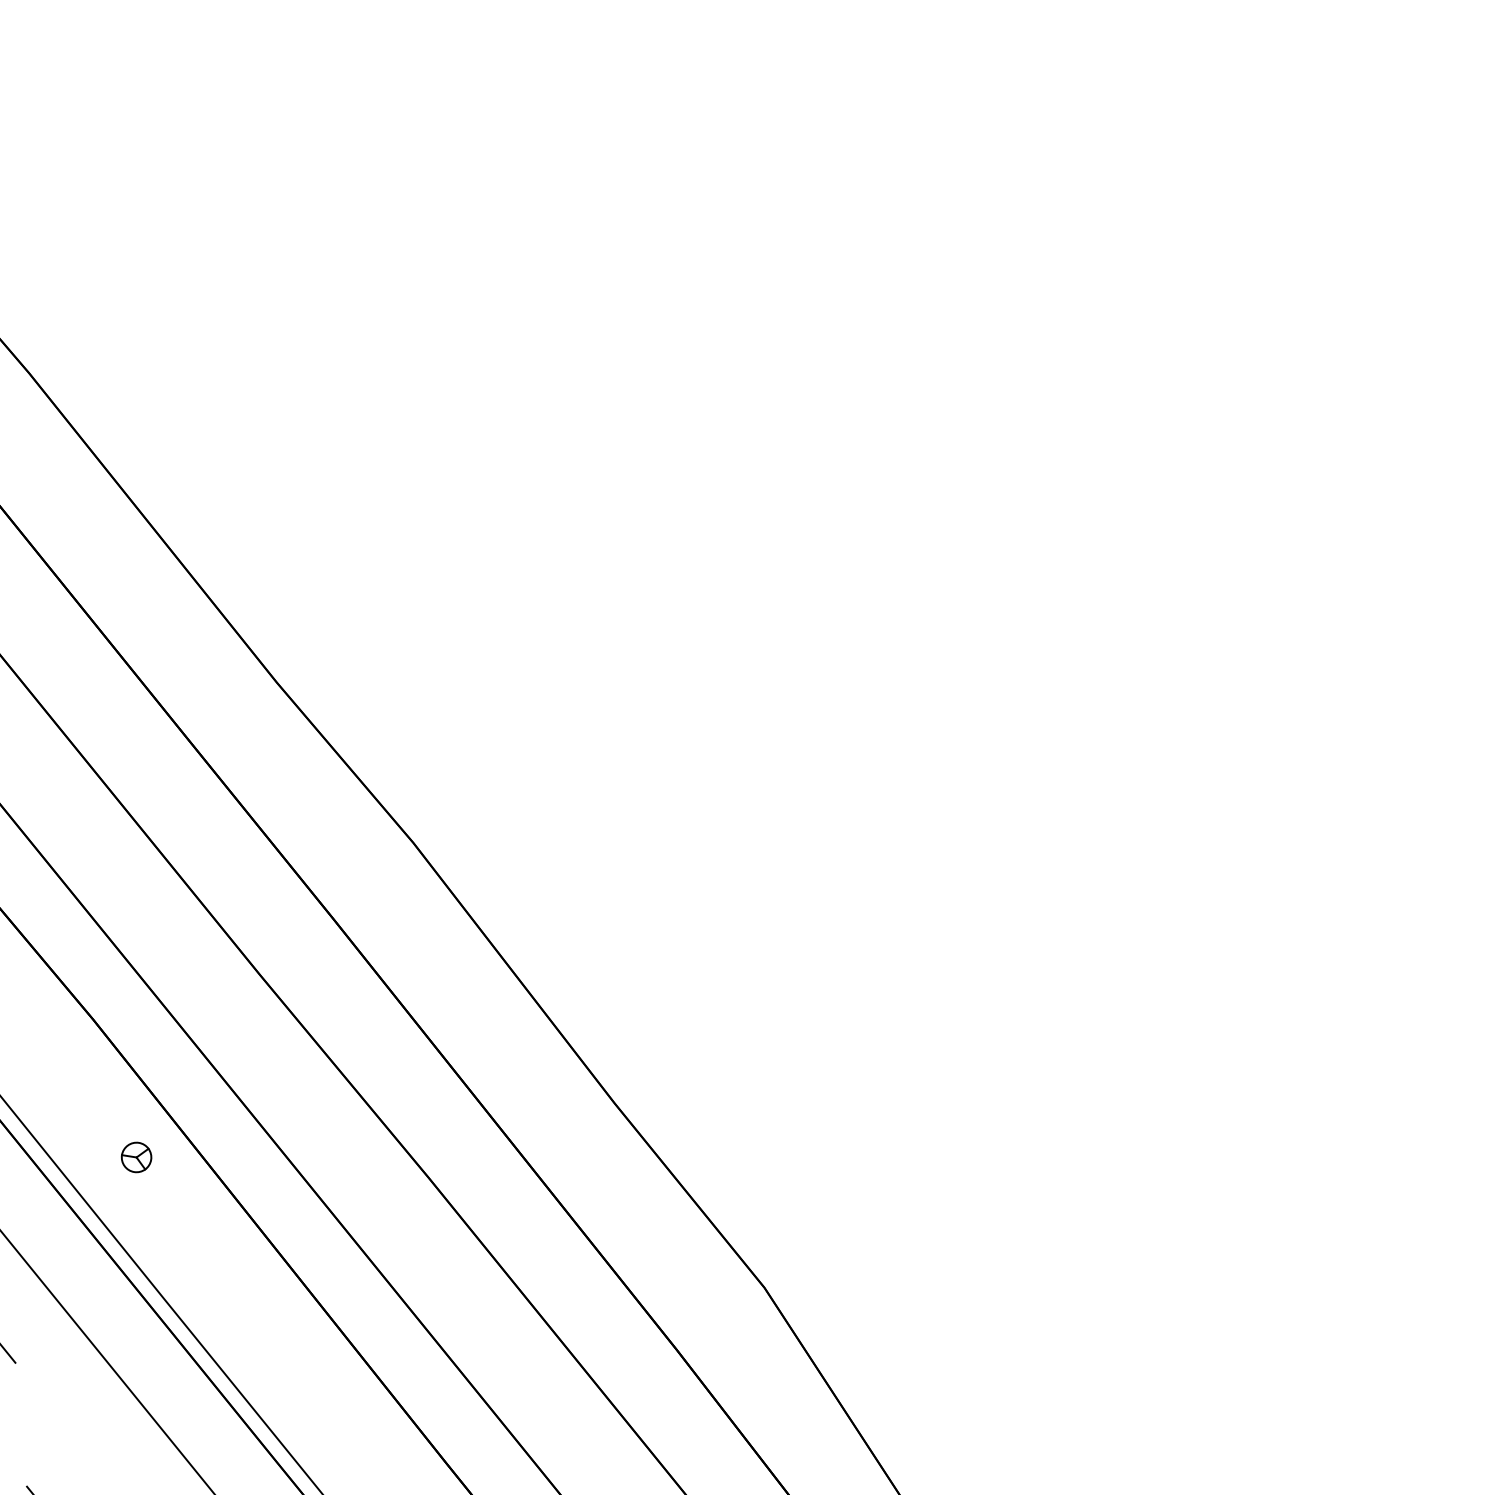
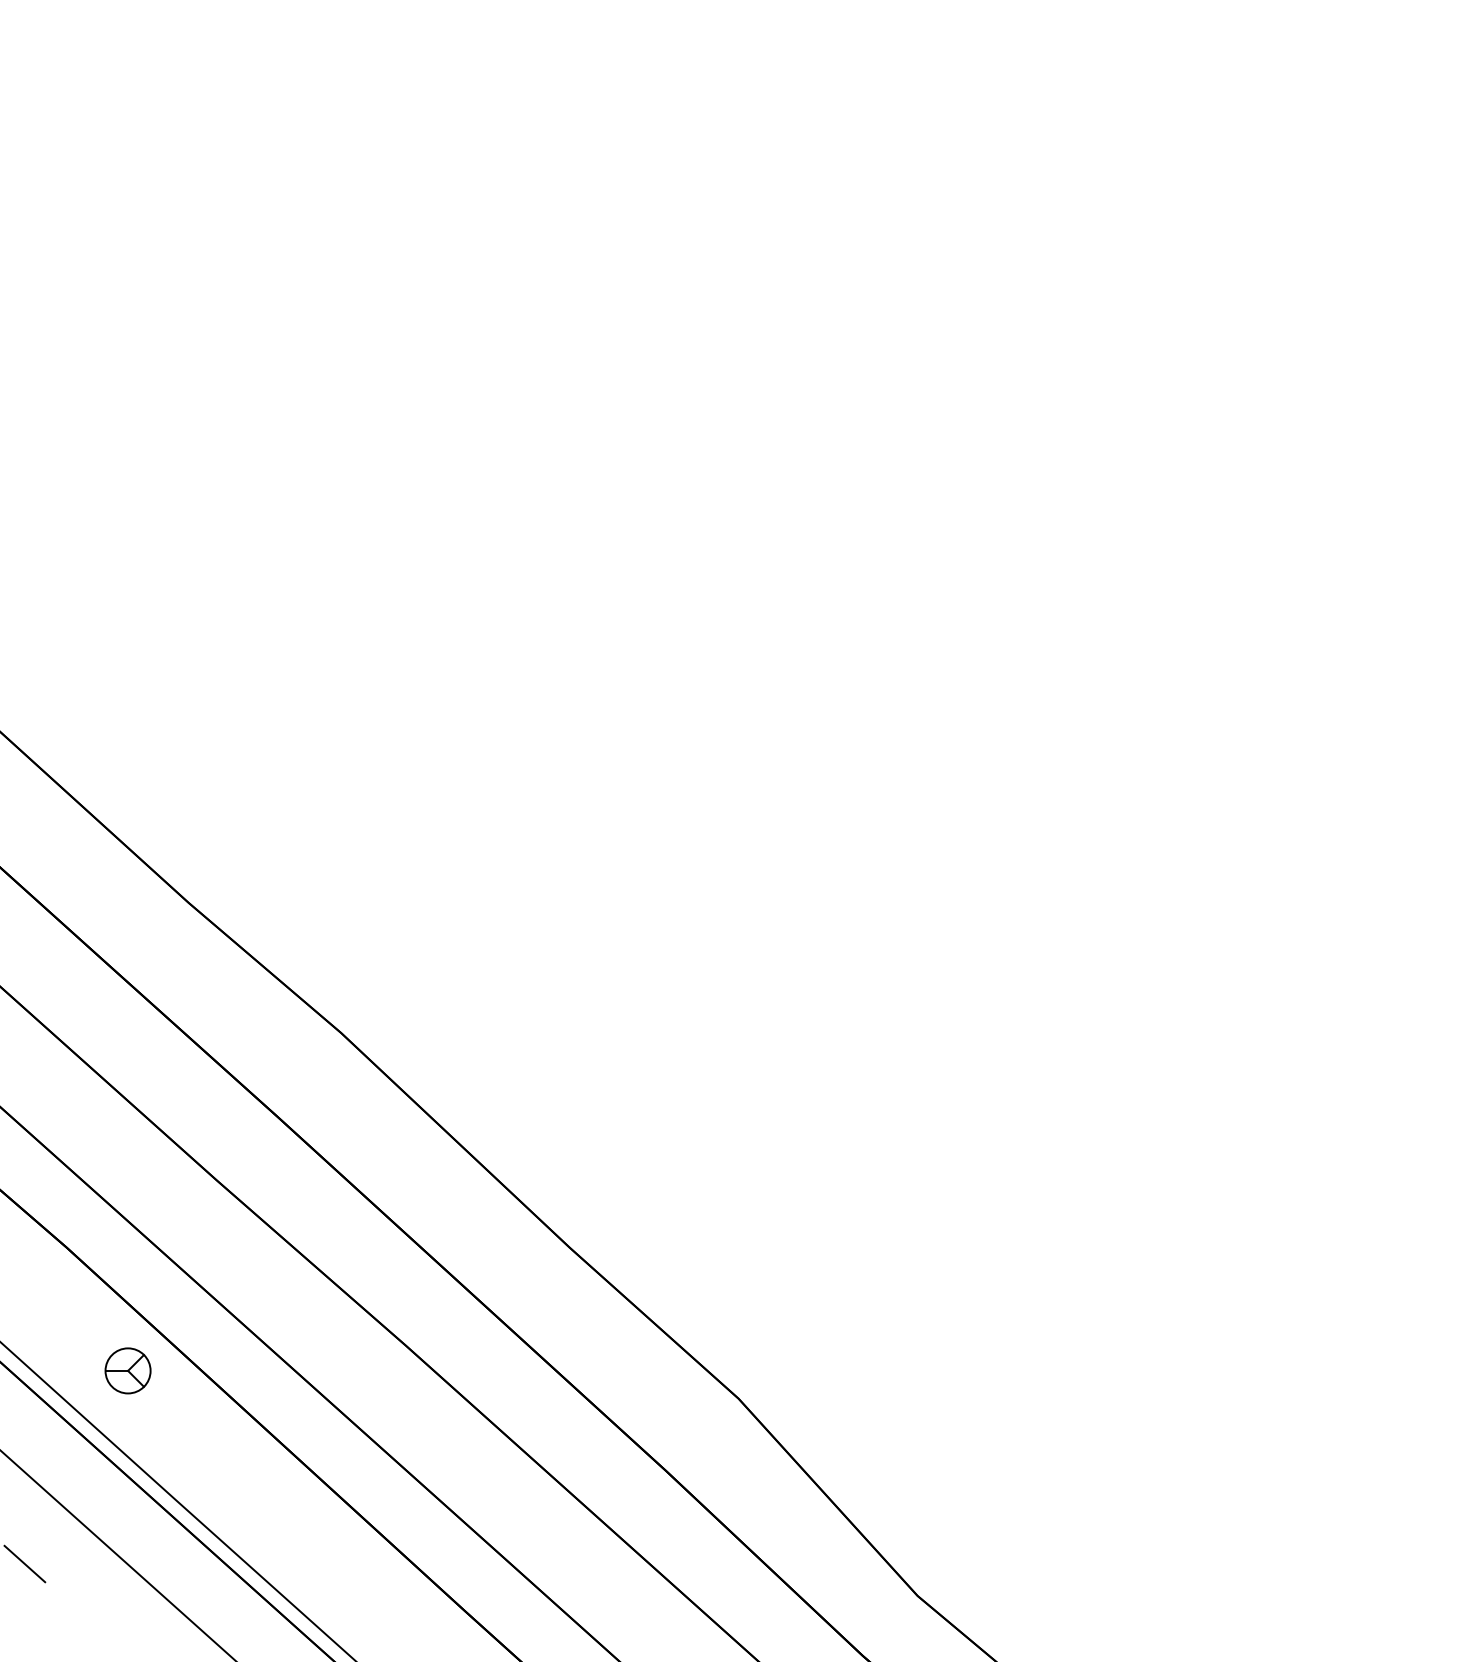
part: (136, 1157) -> (128, 1370), size x1.6

